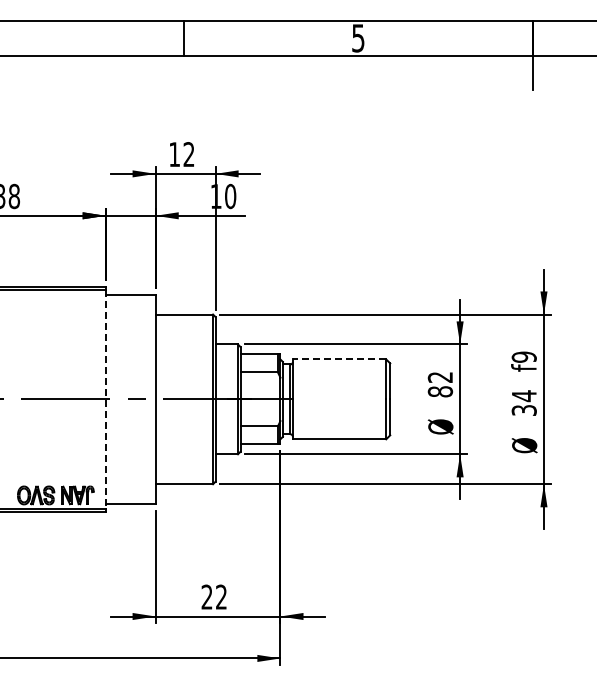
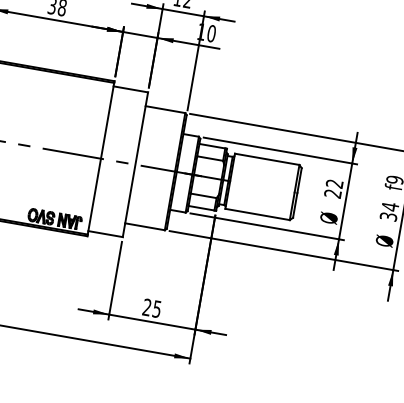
line: (339, 359) -> (267, 159), dashed -> solid
text: (440, 391) -> (333, 193), 82 -> 22
line: (105, 399) -> (100, 158), dashed -> solid
text: (221, 596) -> (157, 308), 22 -> 25

